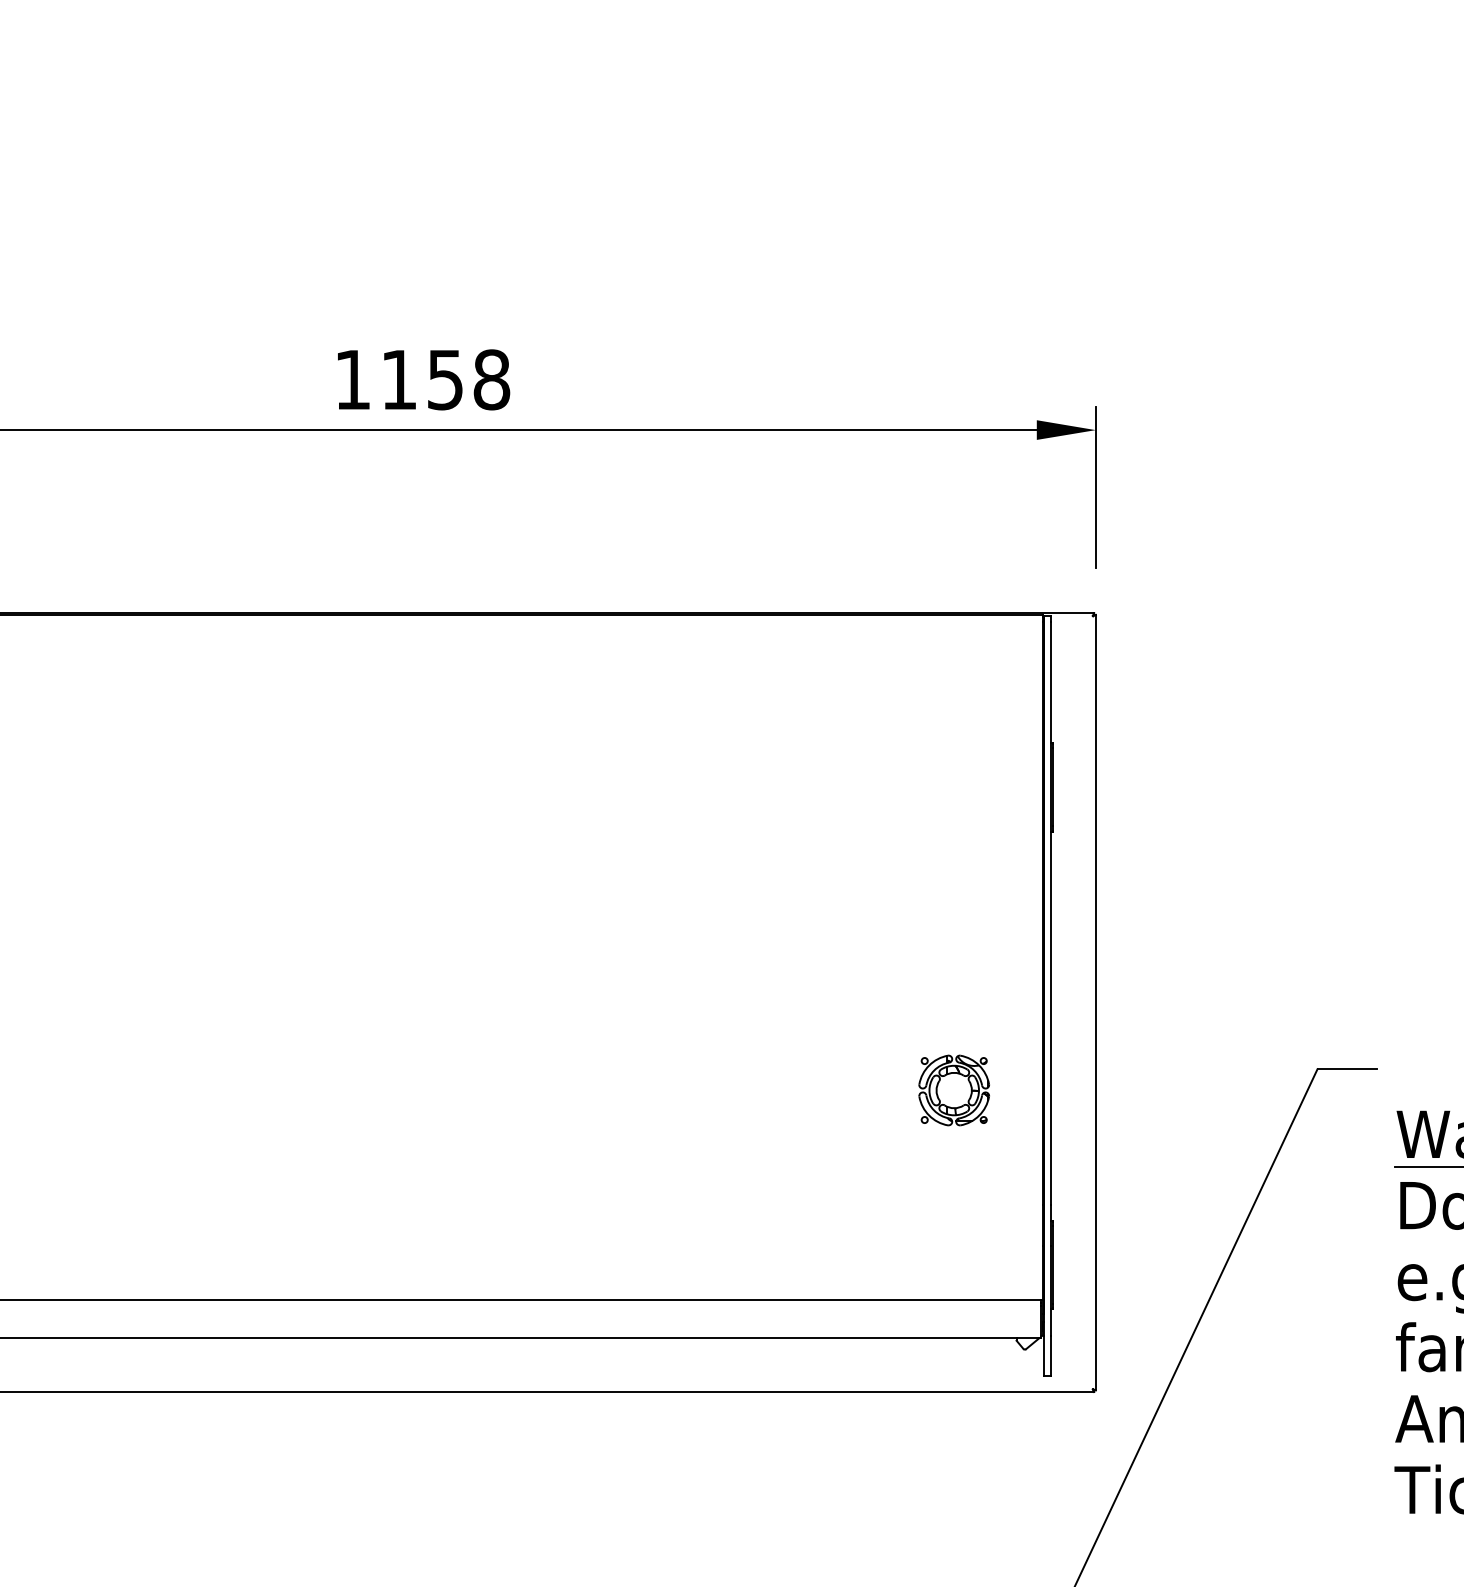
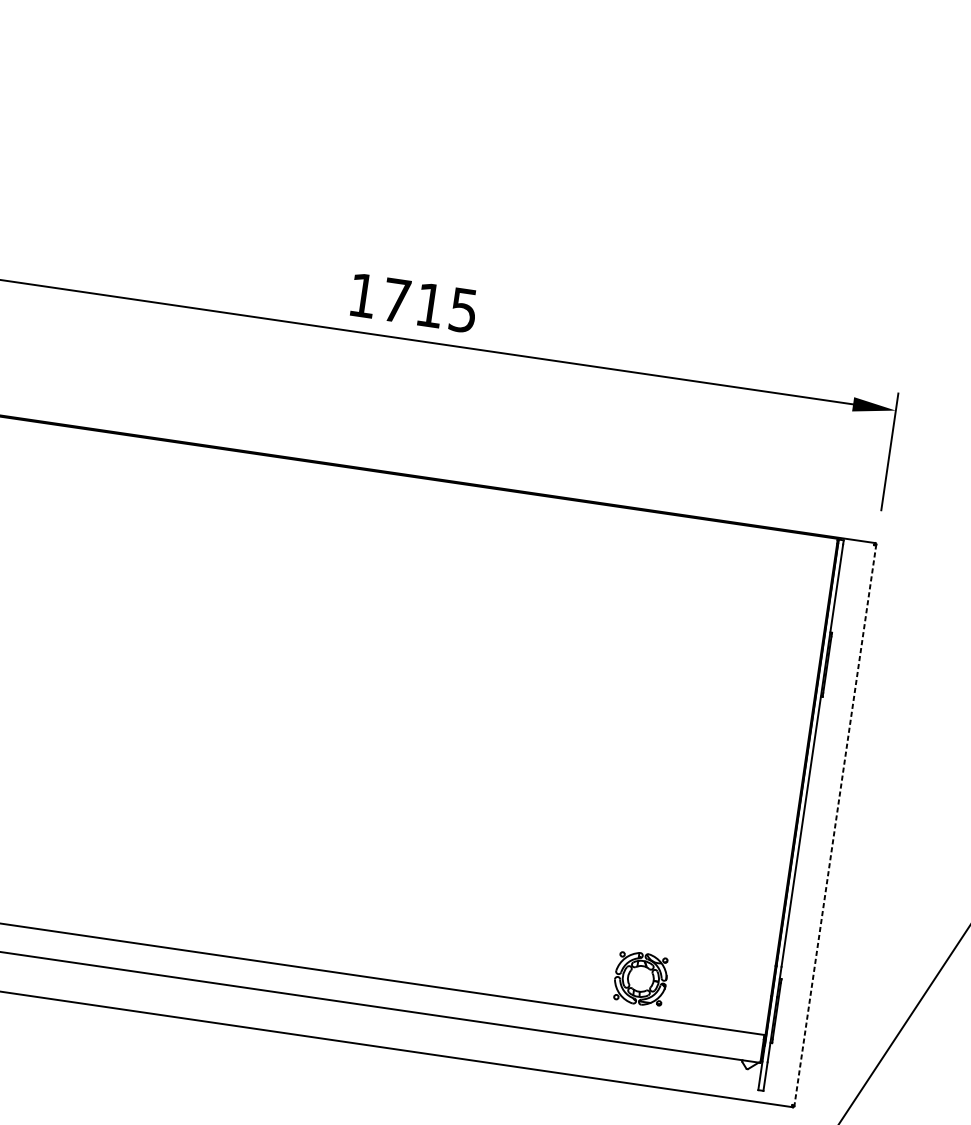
text: (446, 379) -> (430, 305), 1158 -> 1715
line: (1095, 1002) -> (835, 825), solid -> dashed
part: (953, 1090) -> (640, 978), moved

